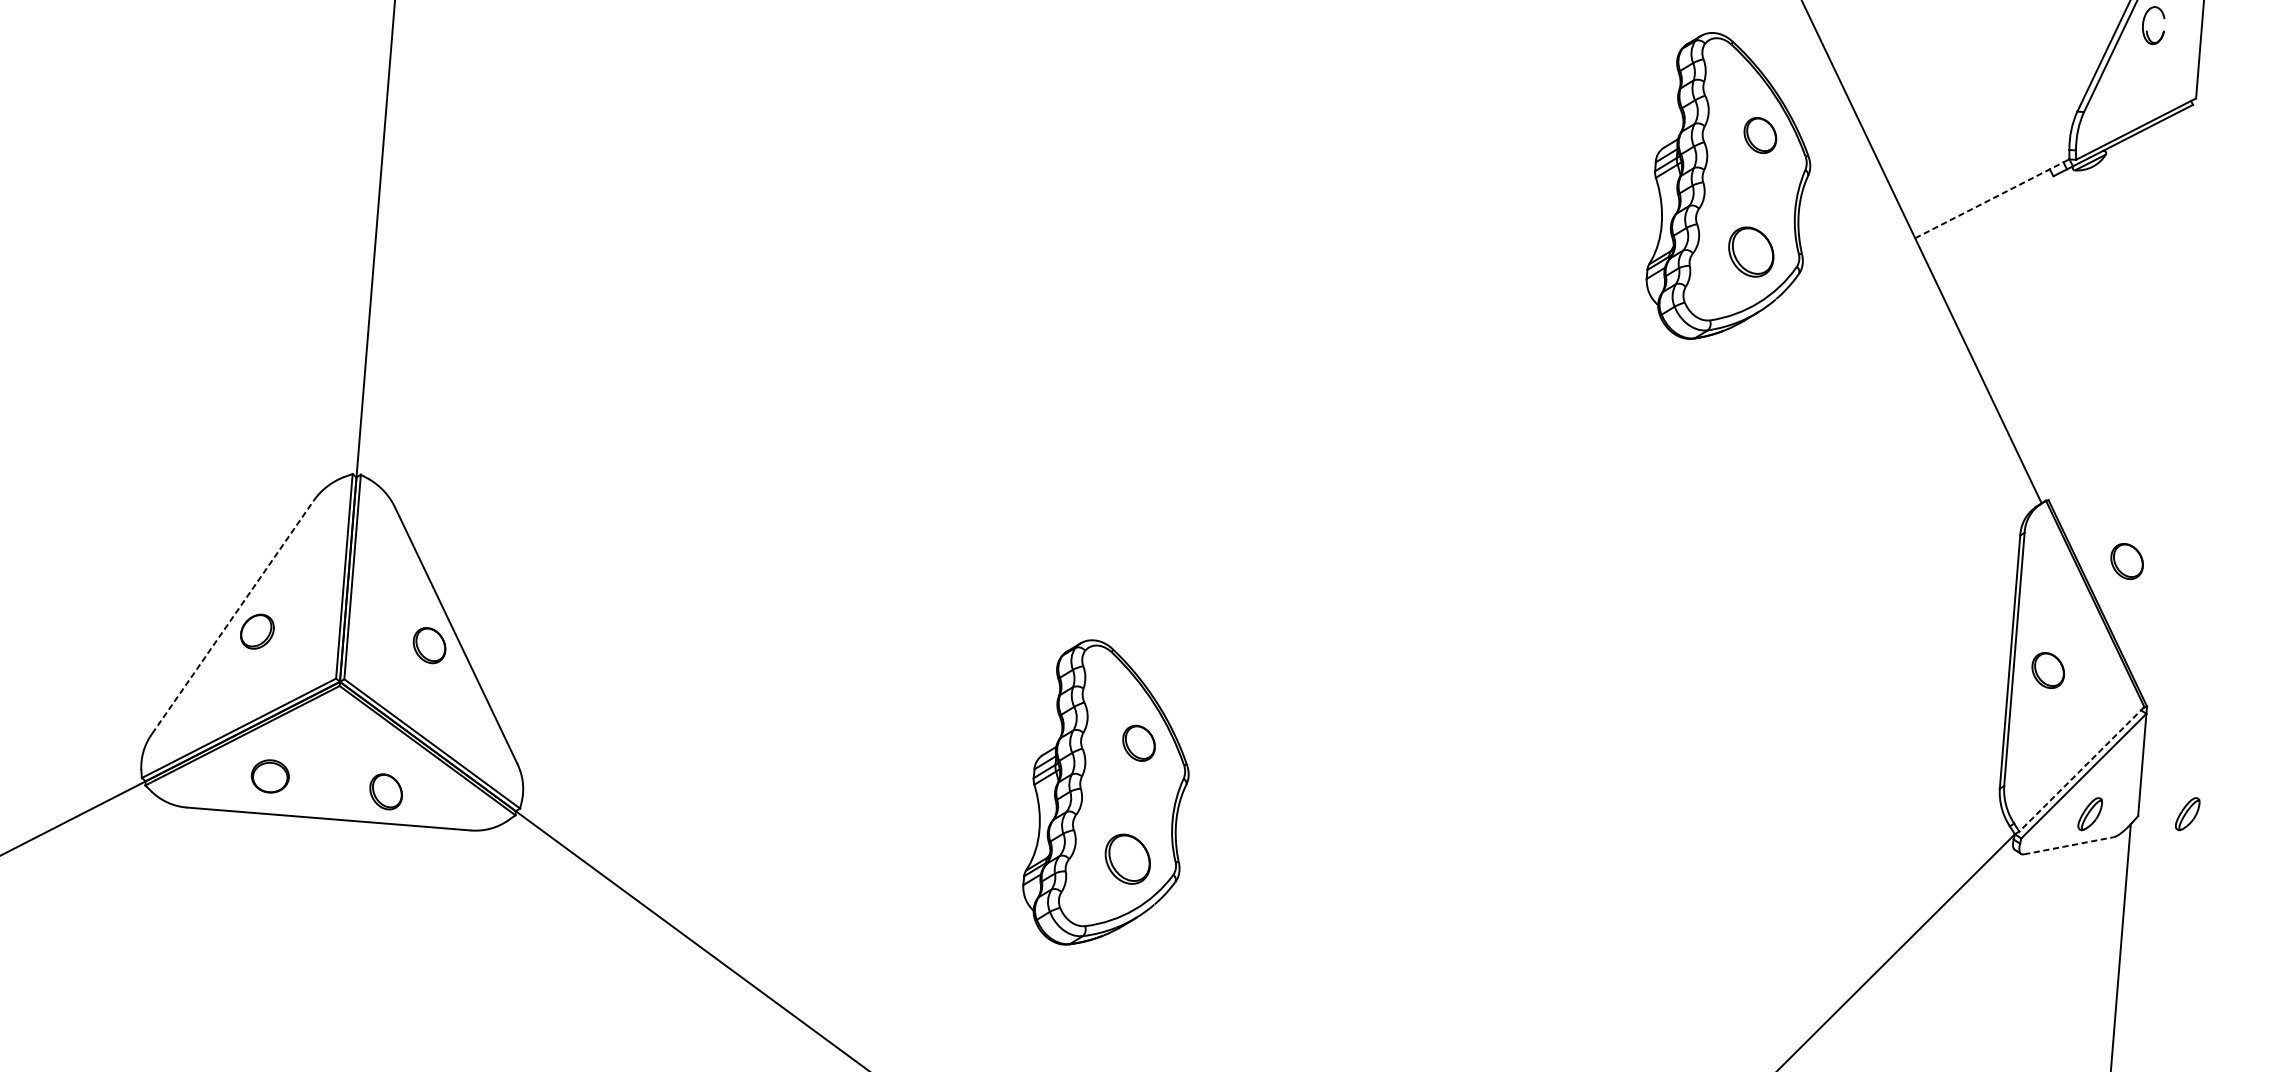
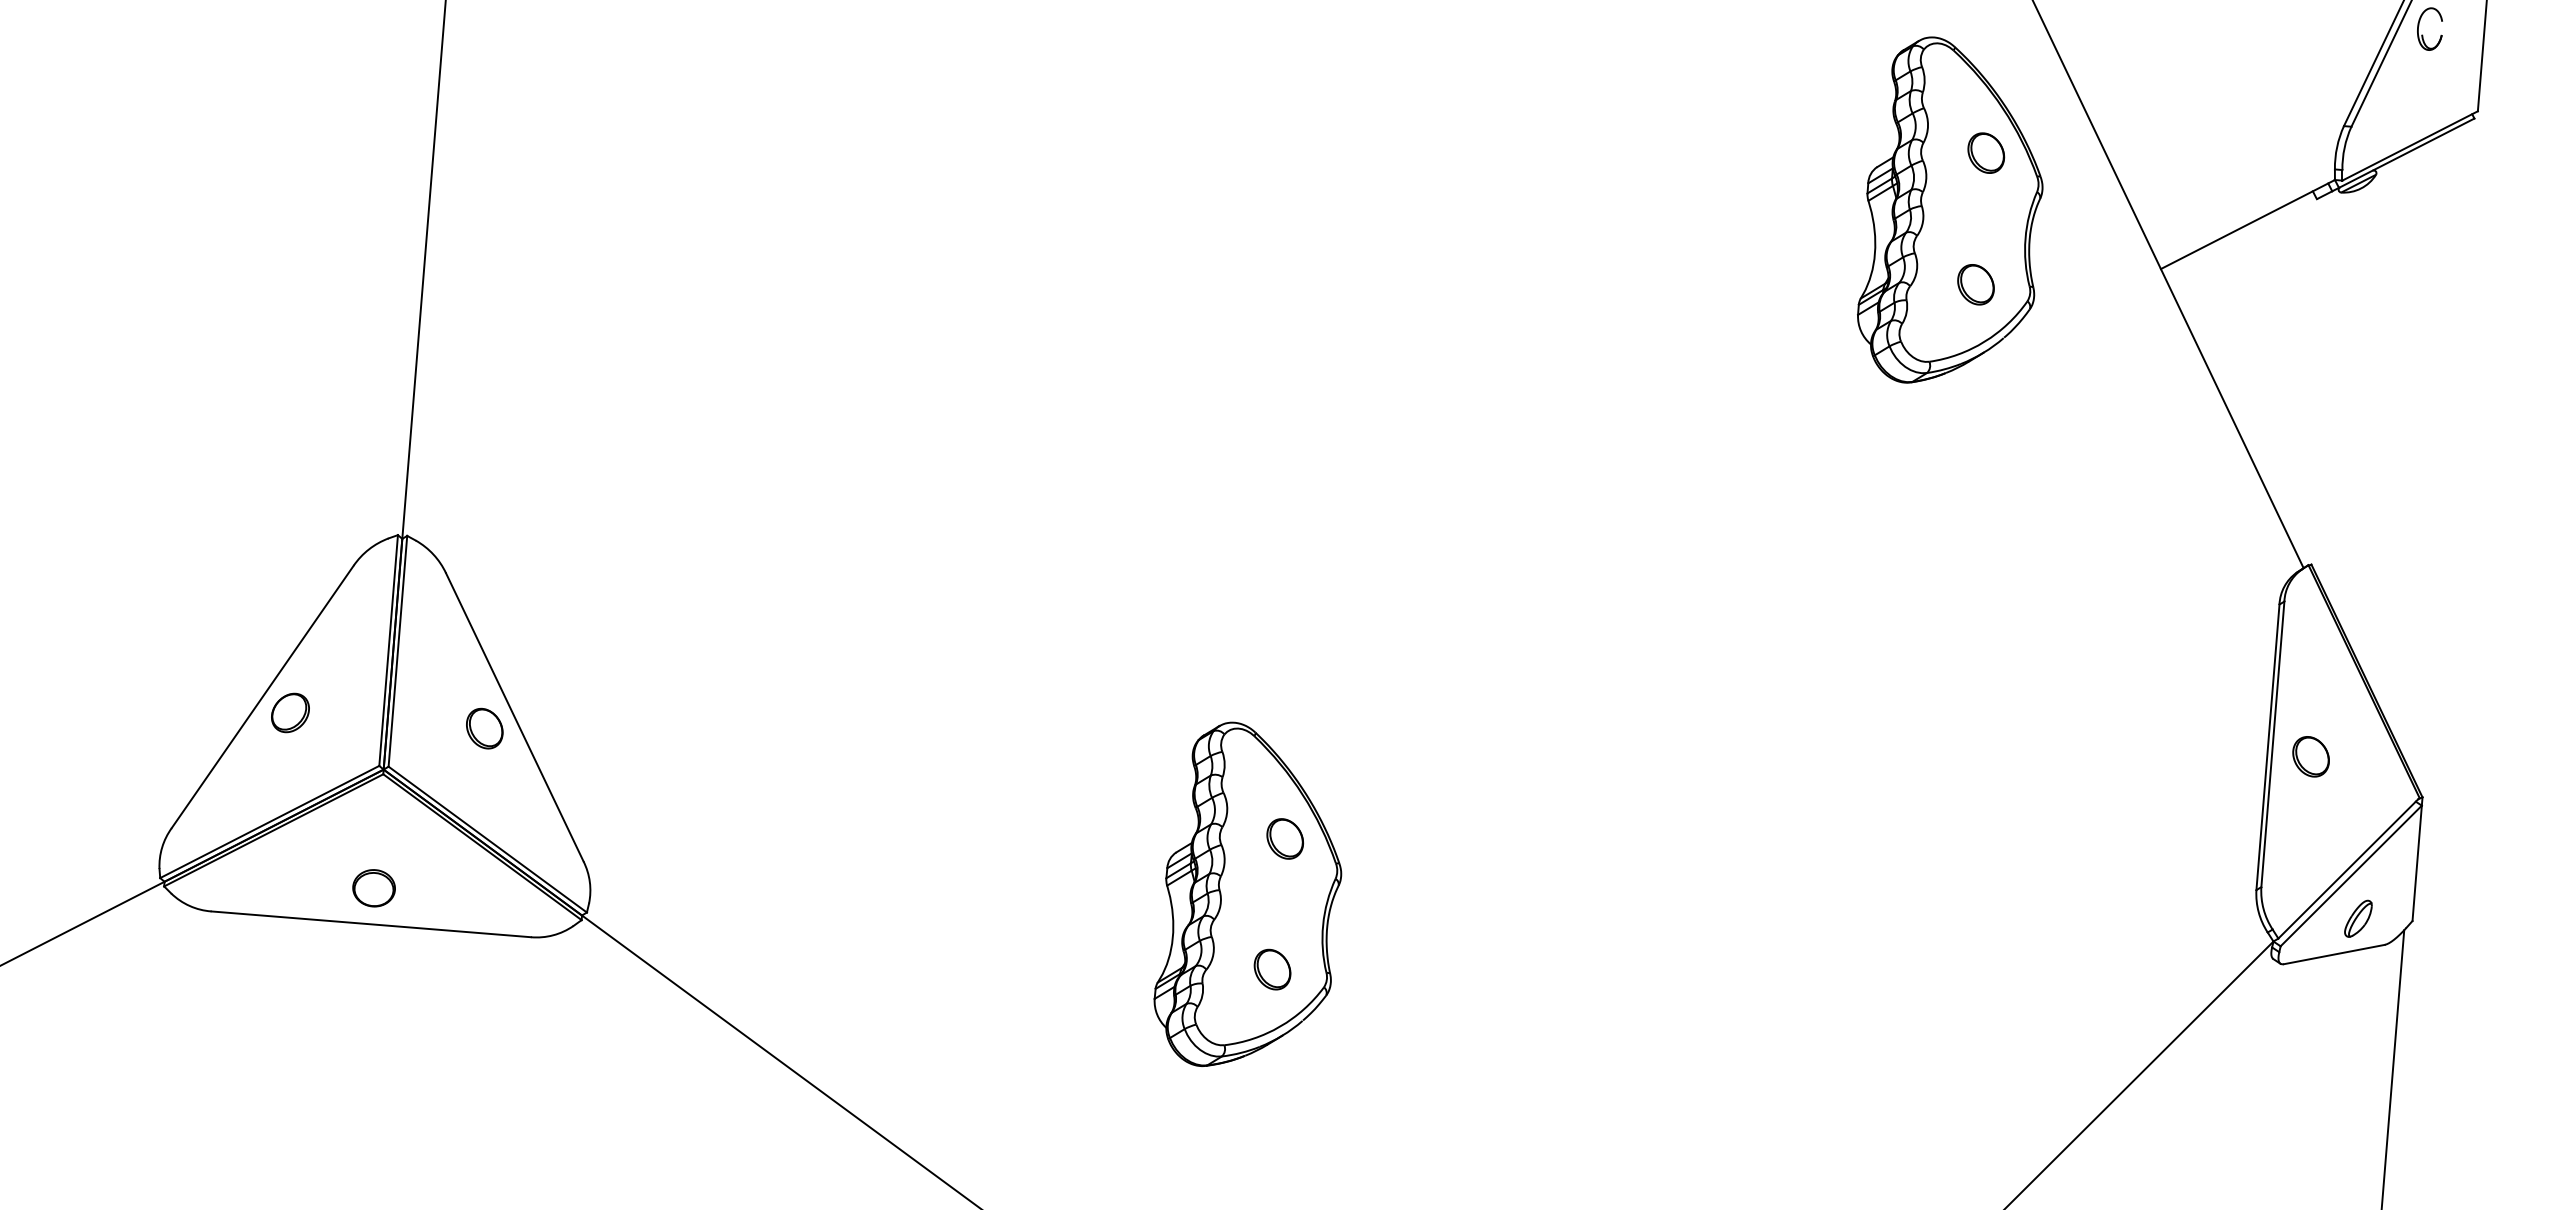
line: (1991, 198) -> (2247, 224), dashed -> solid
part: (1750, 251) -> (1975, 284), size x0.71
part: (2126, 561) -> (2399, 633), removed
line: (232, 617) -> (262, 696), dashed -> solid
line: (2081, 769) -> (2348, 868), dashed -> solid
part: (269, 776) -> (373, 888), moved
part: (385, 791) -> (435, 893), removed
part: (2187, 813) -> (2468, 918), removed
line: (2069, 845) -> (2334, 954), dashed -> solid
part: (1127, 859) -> (1272, 969), size x0.71

